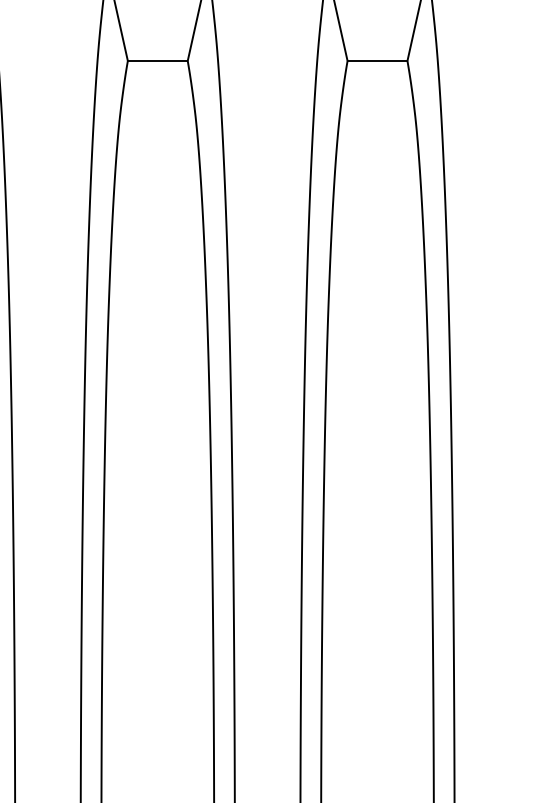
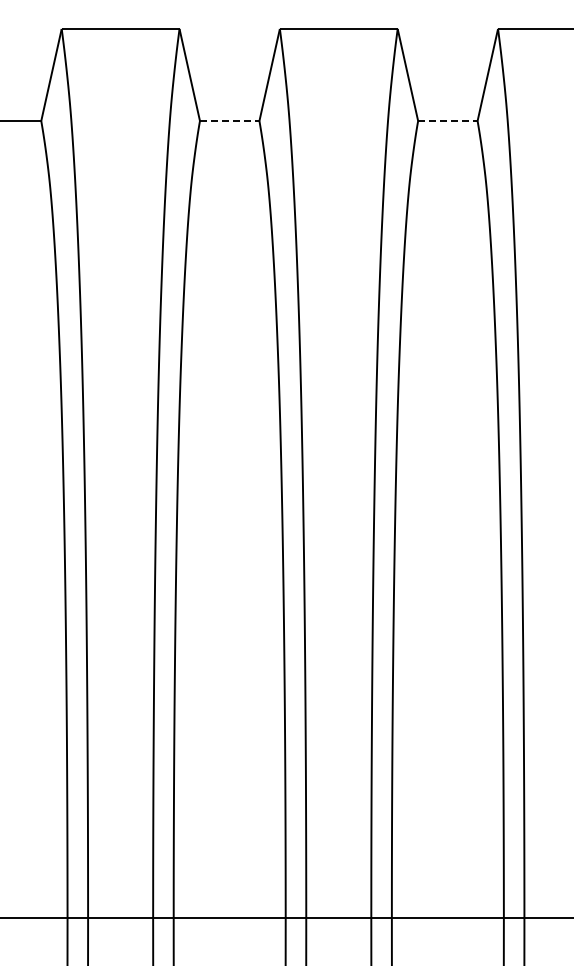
line: (157, 61) -> (229, 121), solid -> dashed
line: (377, 61) -> (447, 121), solid -> dashed

